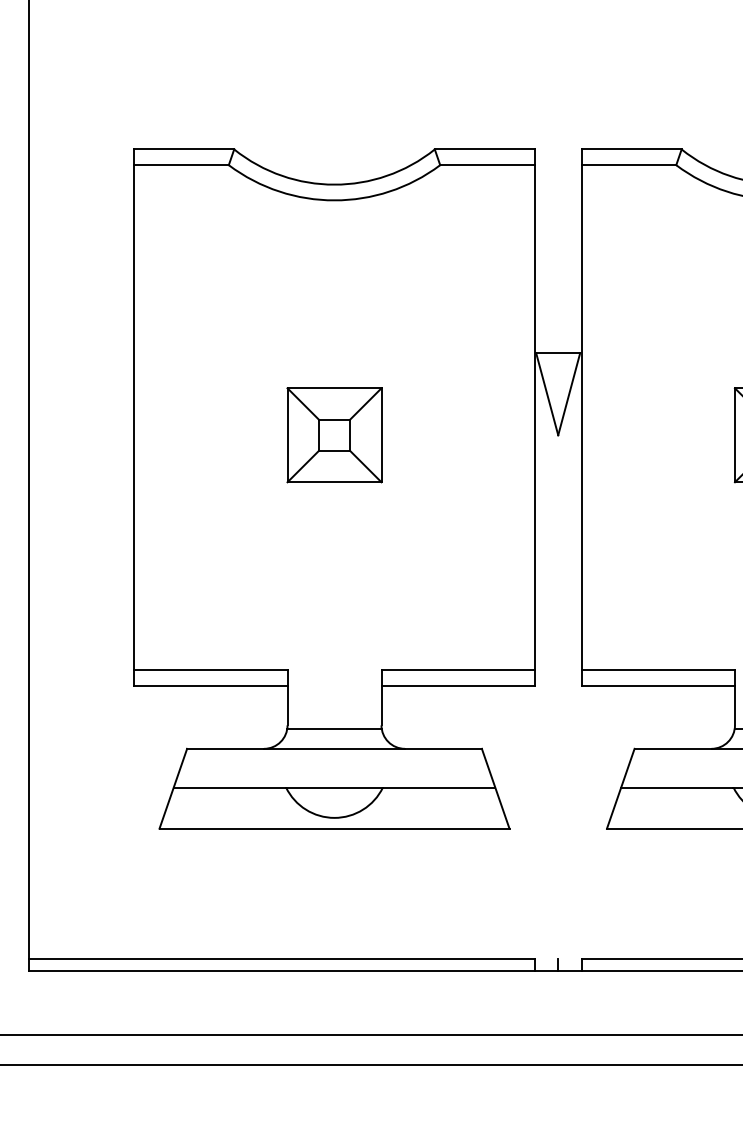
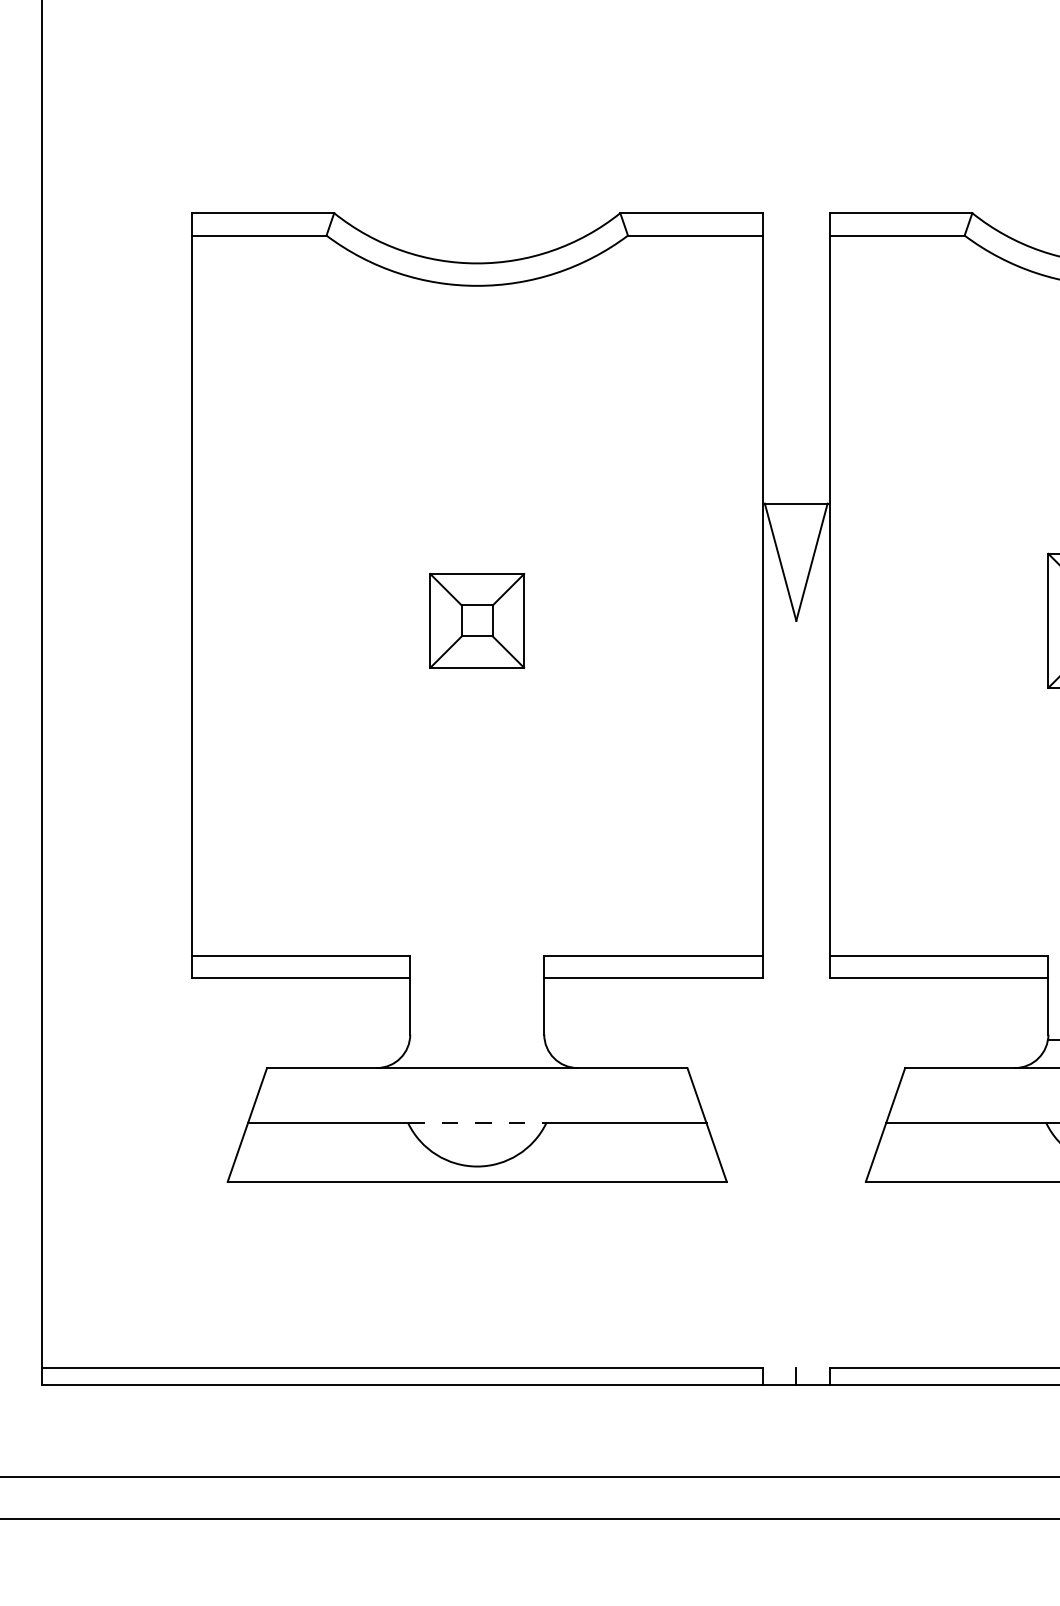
part: (334, 435) -> (477, 621), size x0.7
line: (334, 728) -> (477, 1039), removed
line: (334, 787) -> (477, 1123), solid -> dashed

